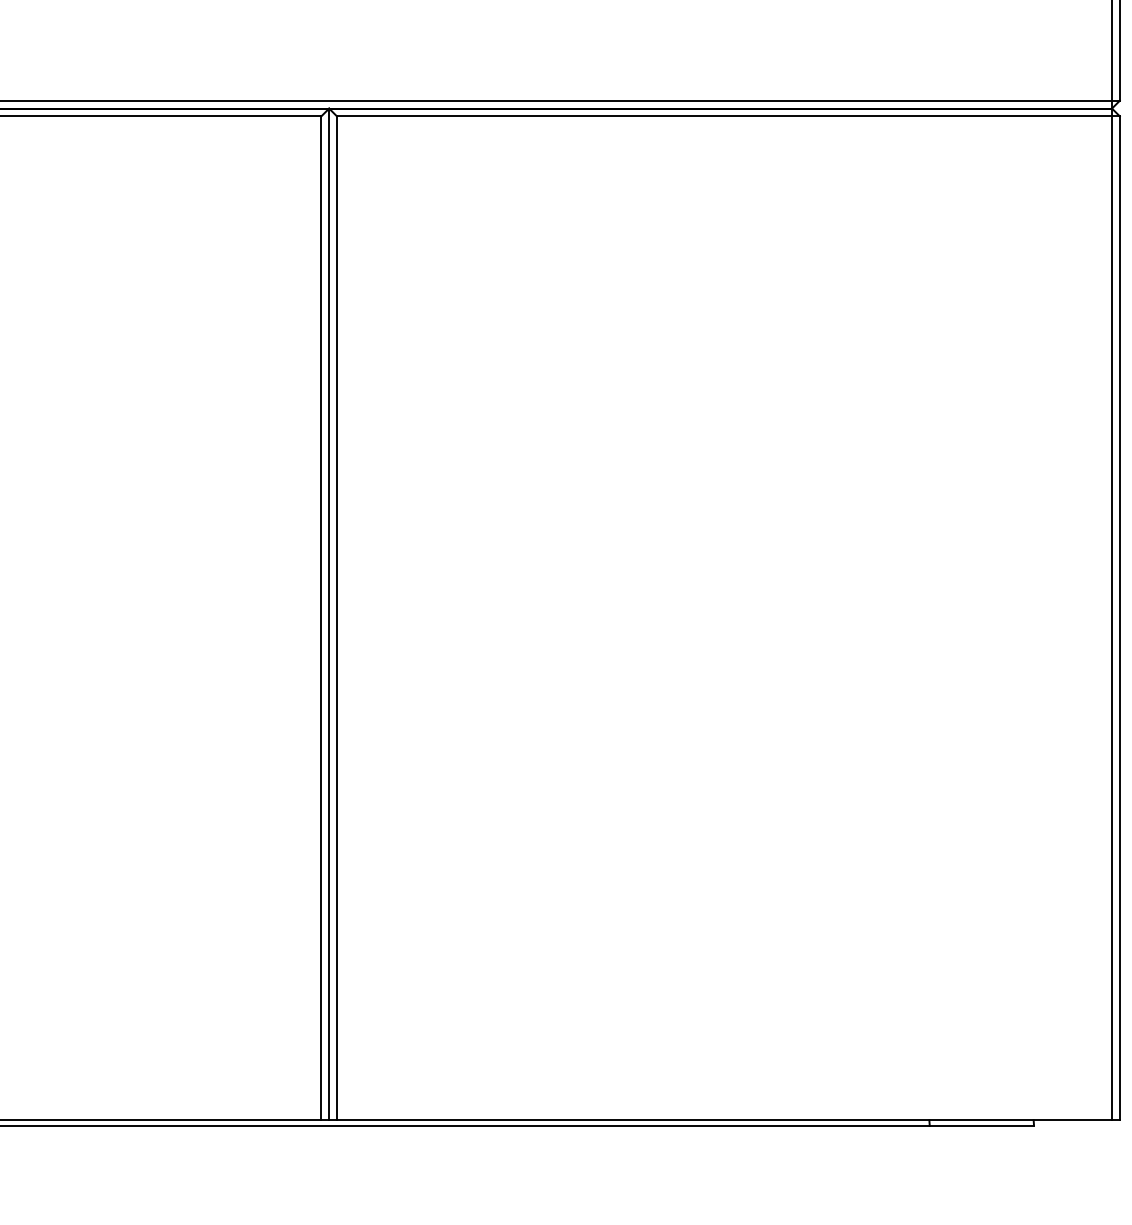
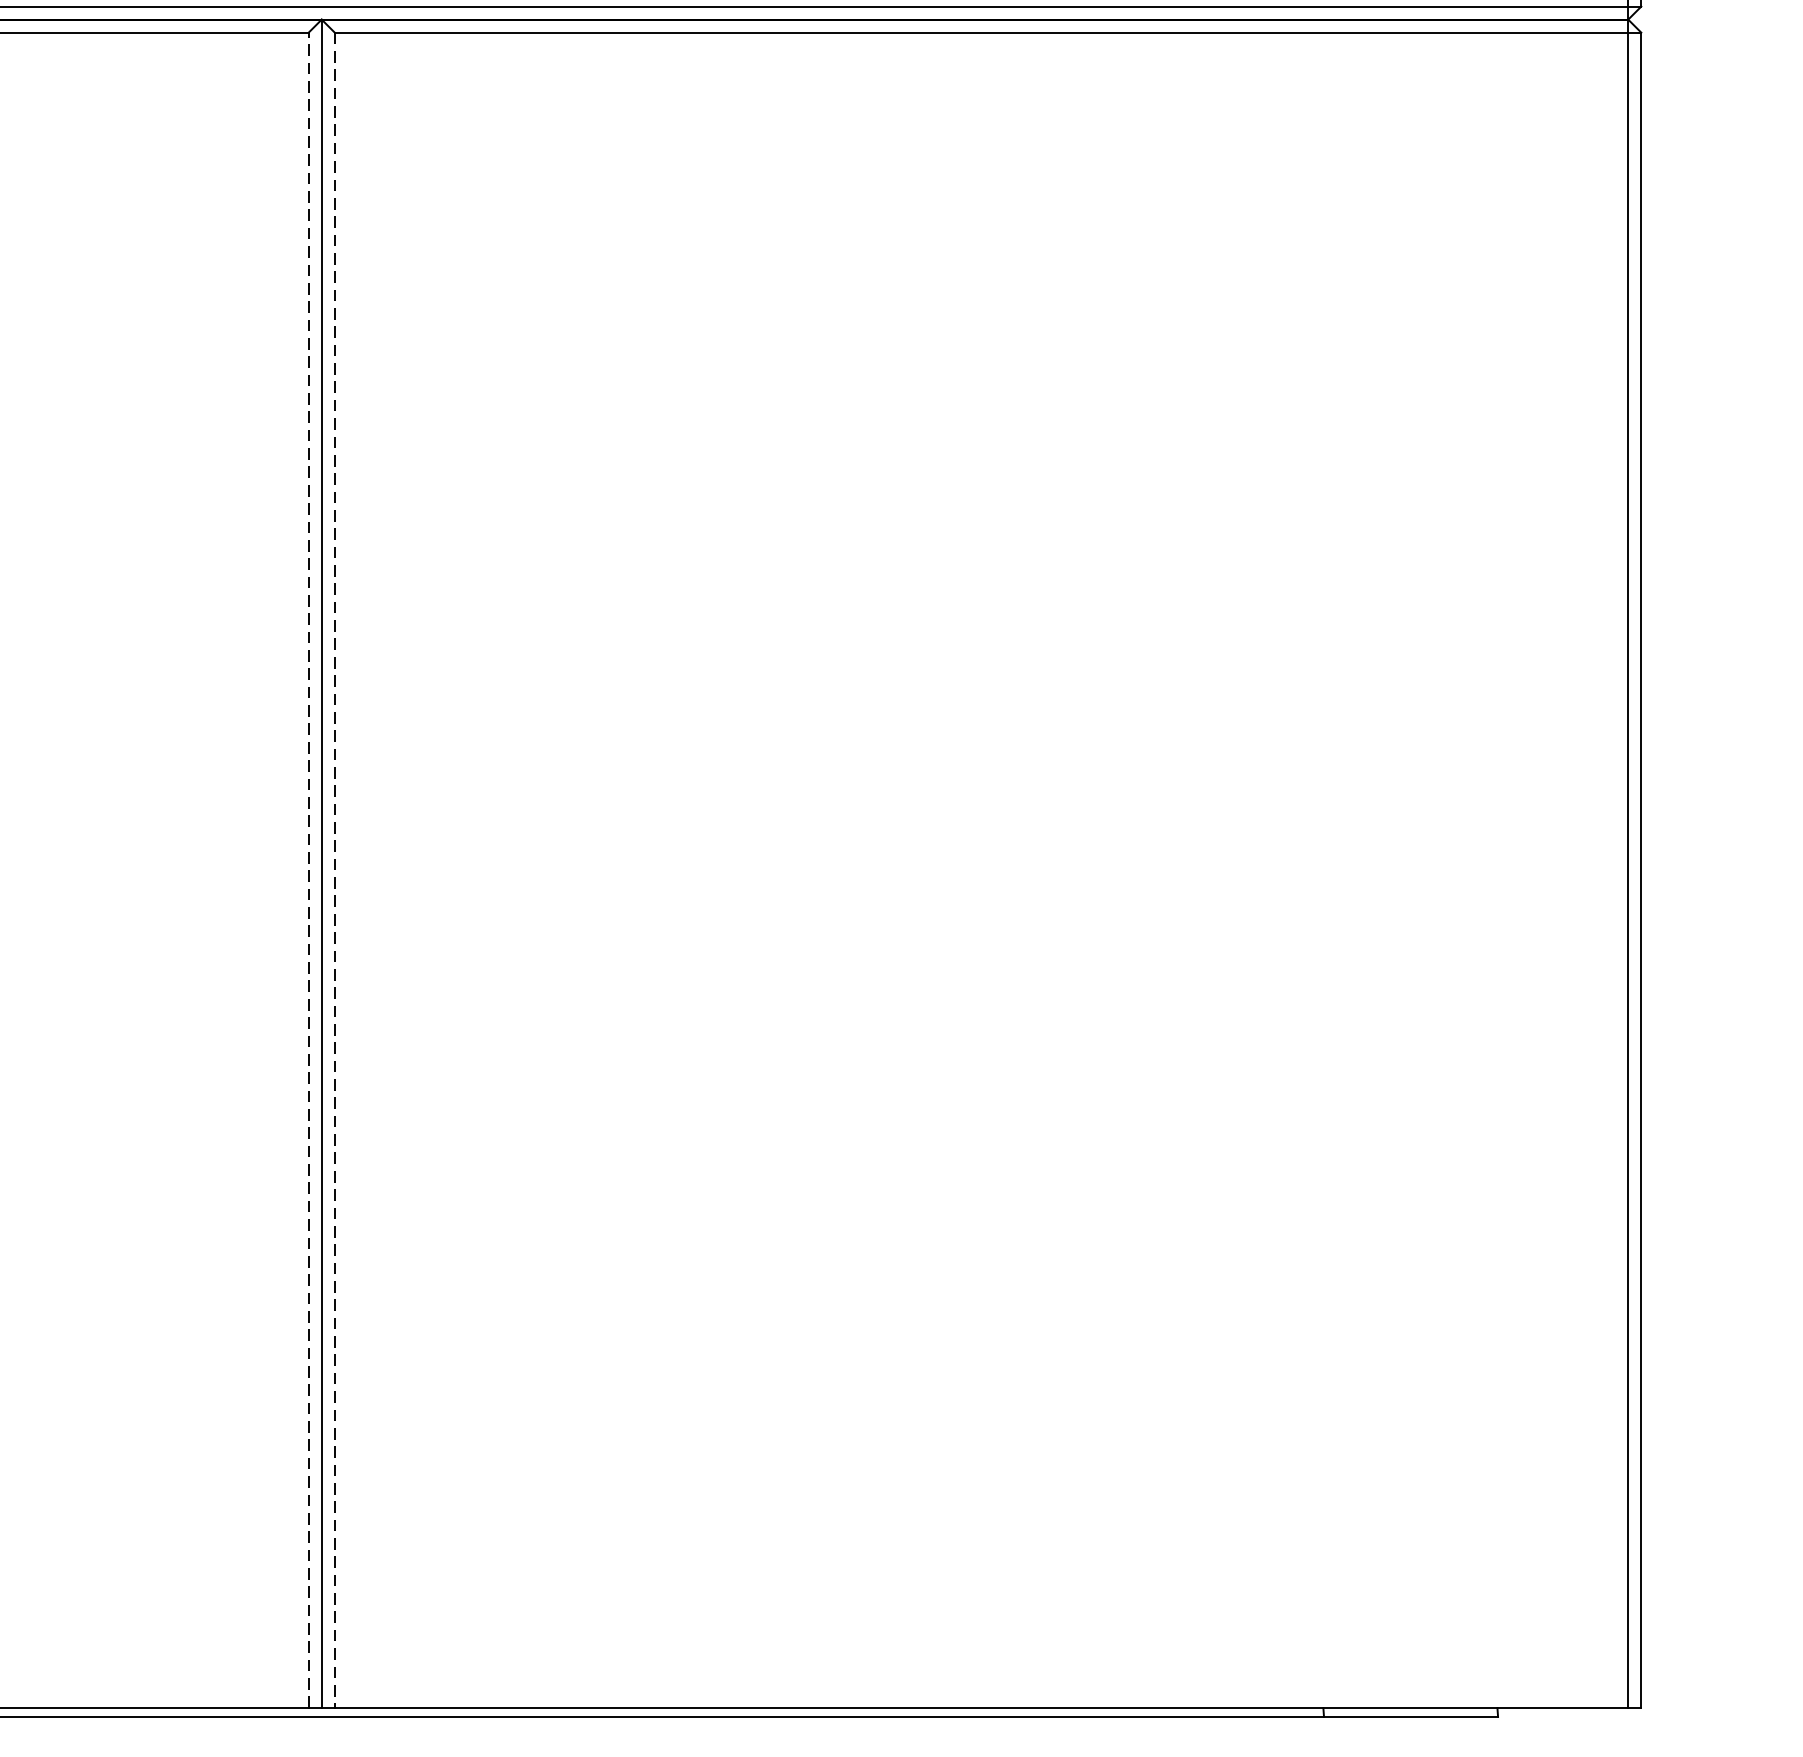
line: (321, 618) -> (308, 870), solid -> dashed
line: (336, 618) -> (333, 870), solid -> dashed

